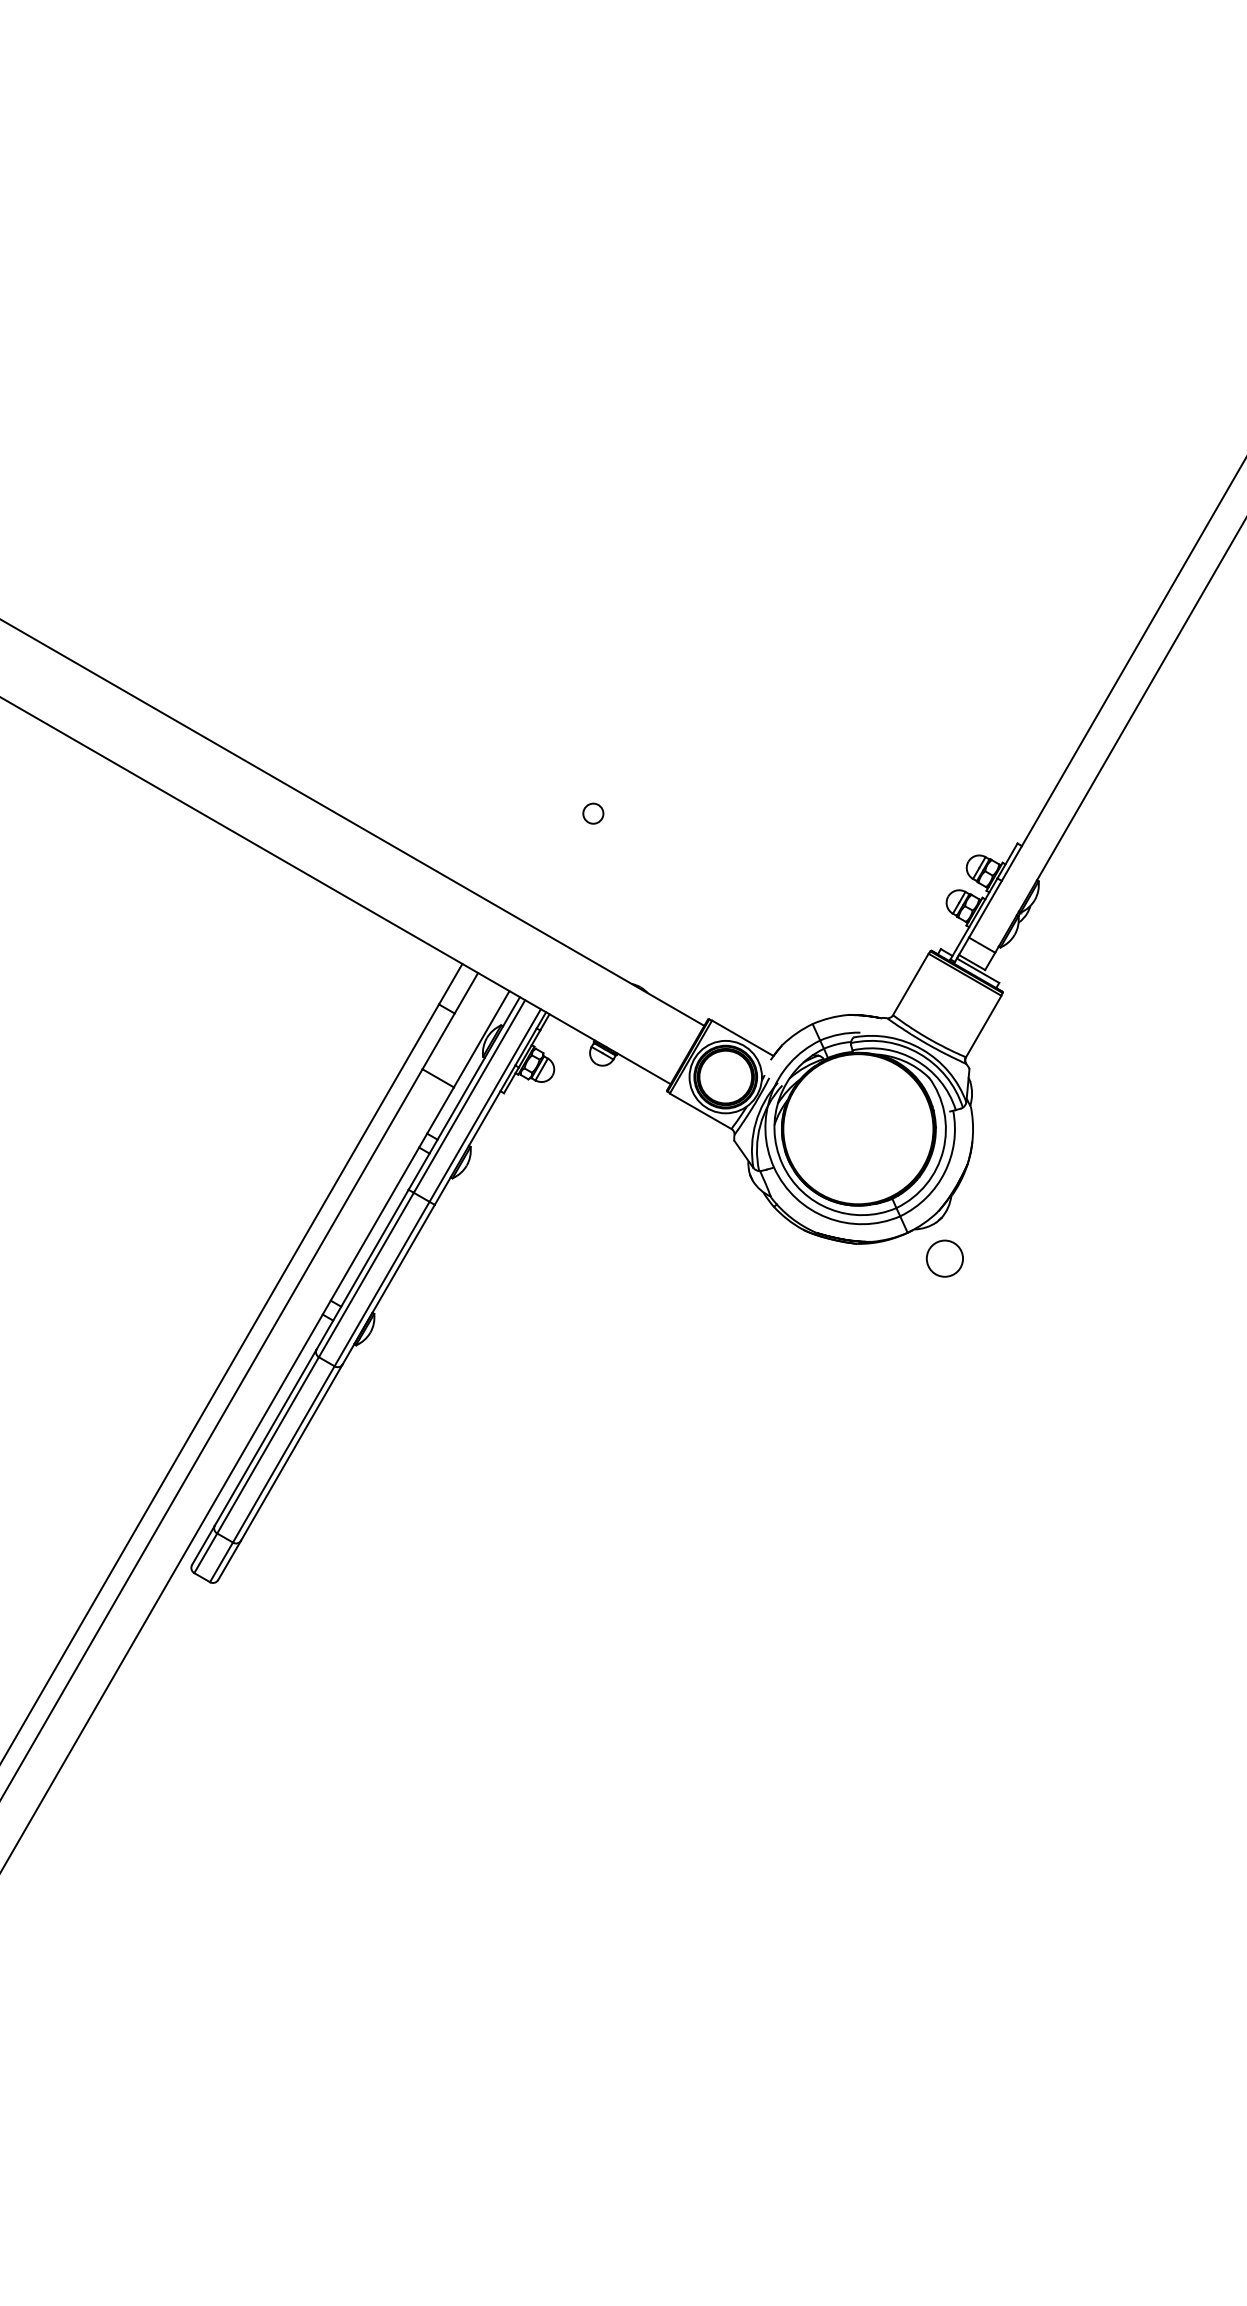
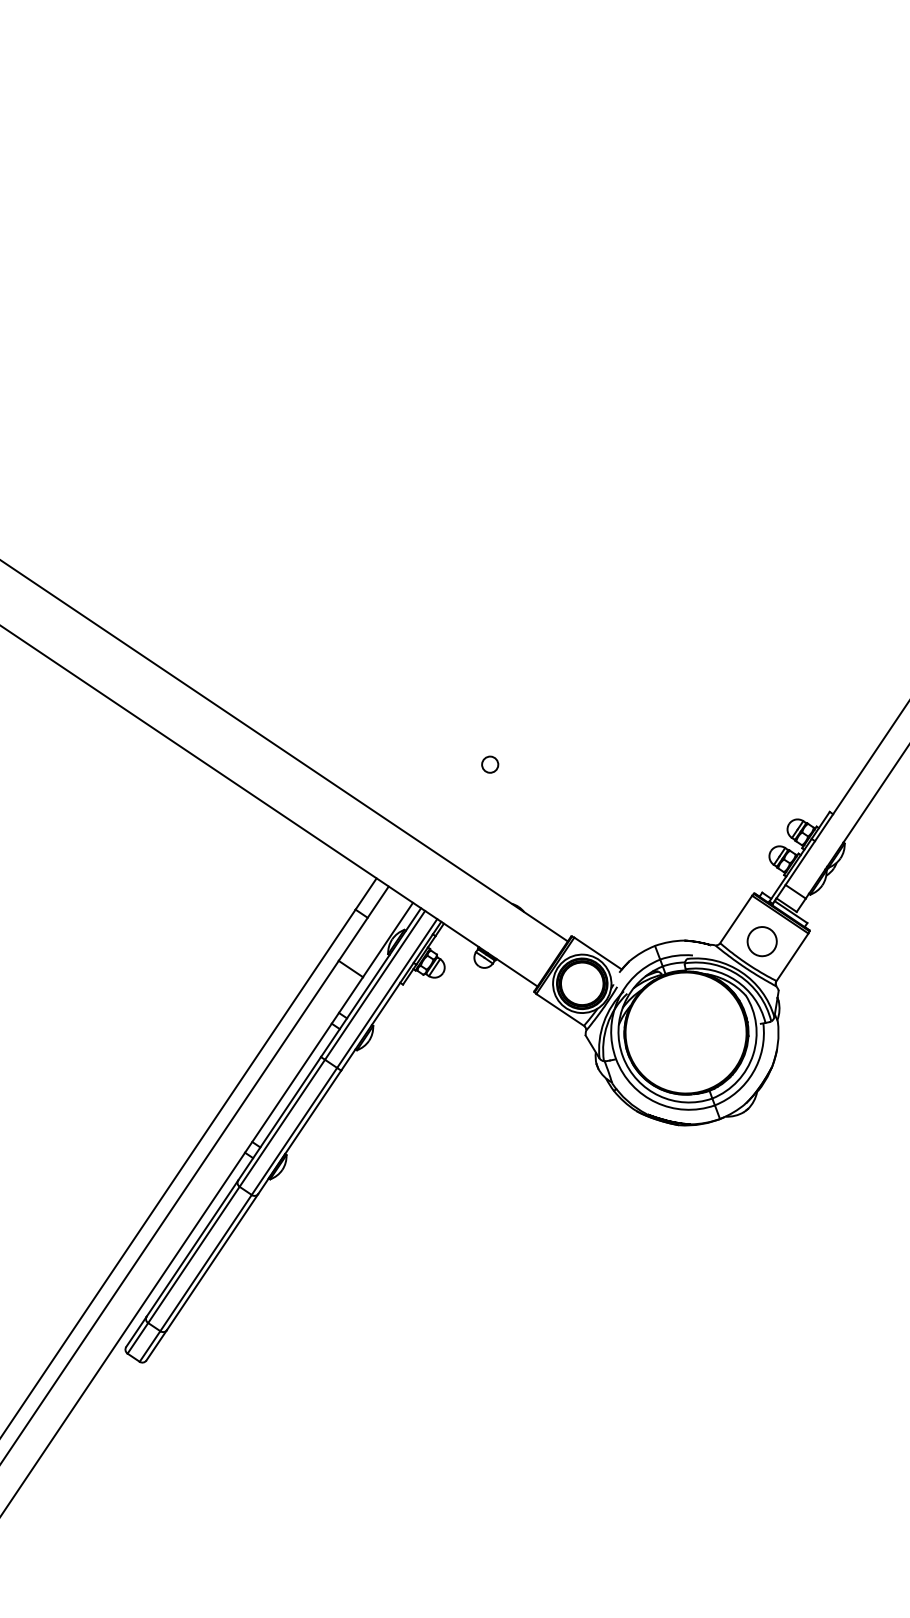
circle: (944, 1258) -> (761, 941), moved

